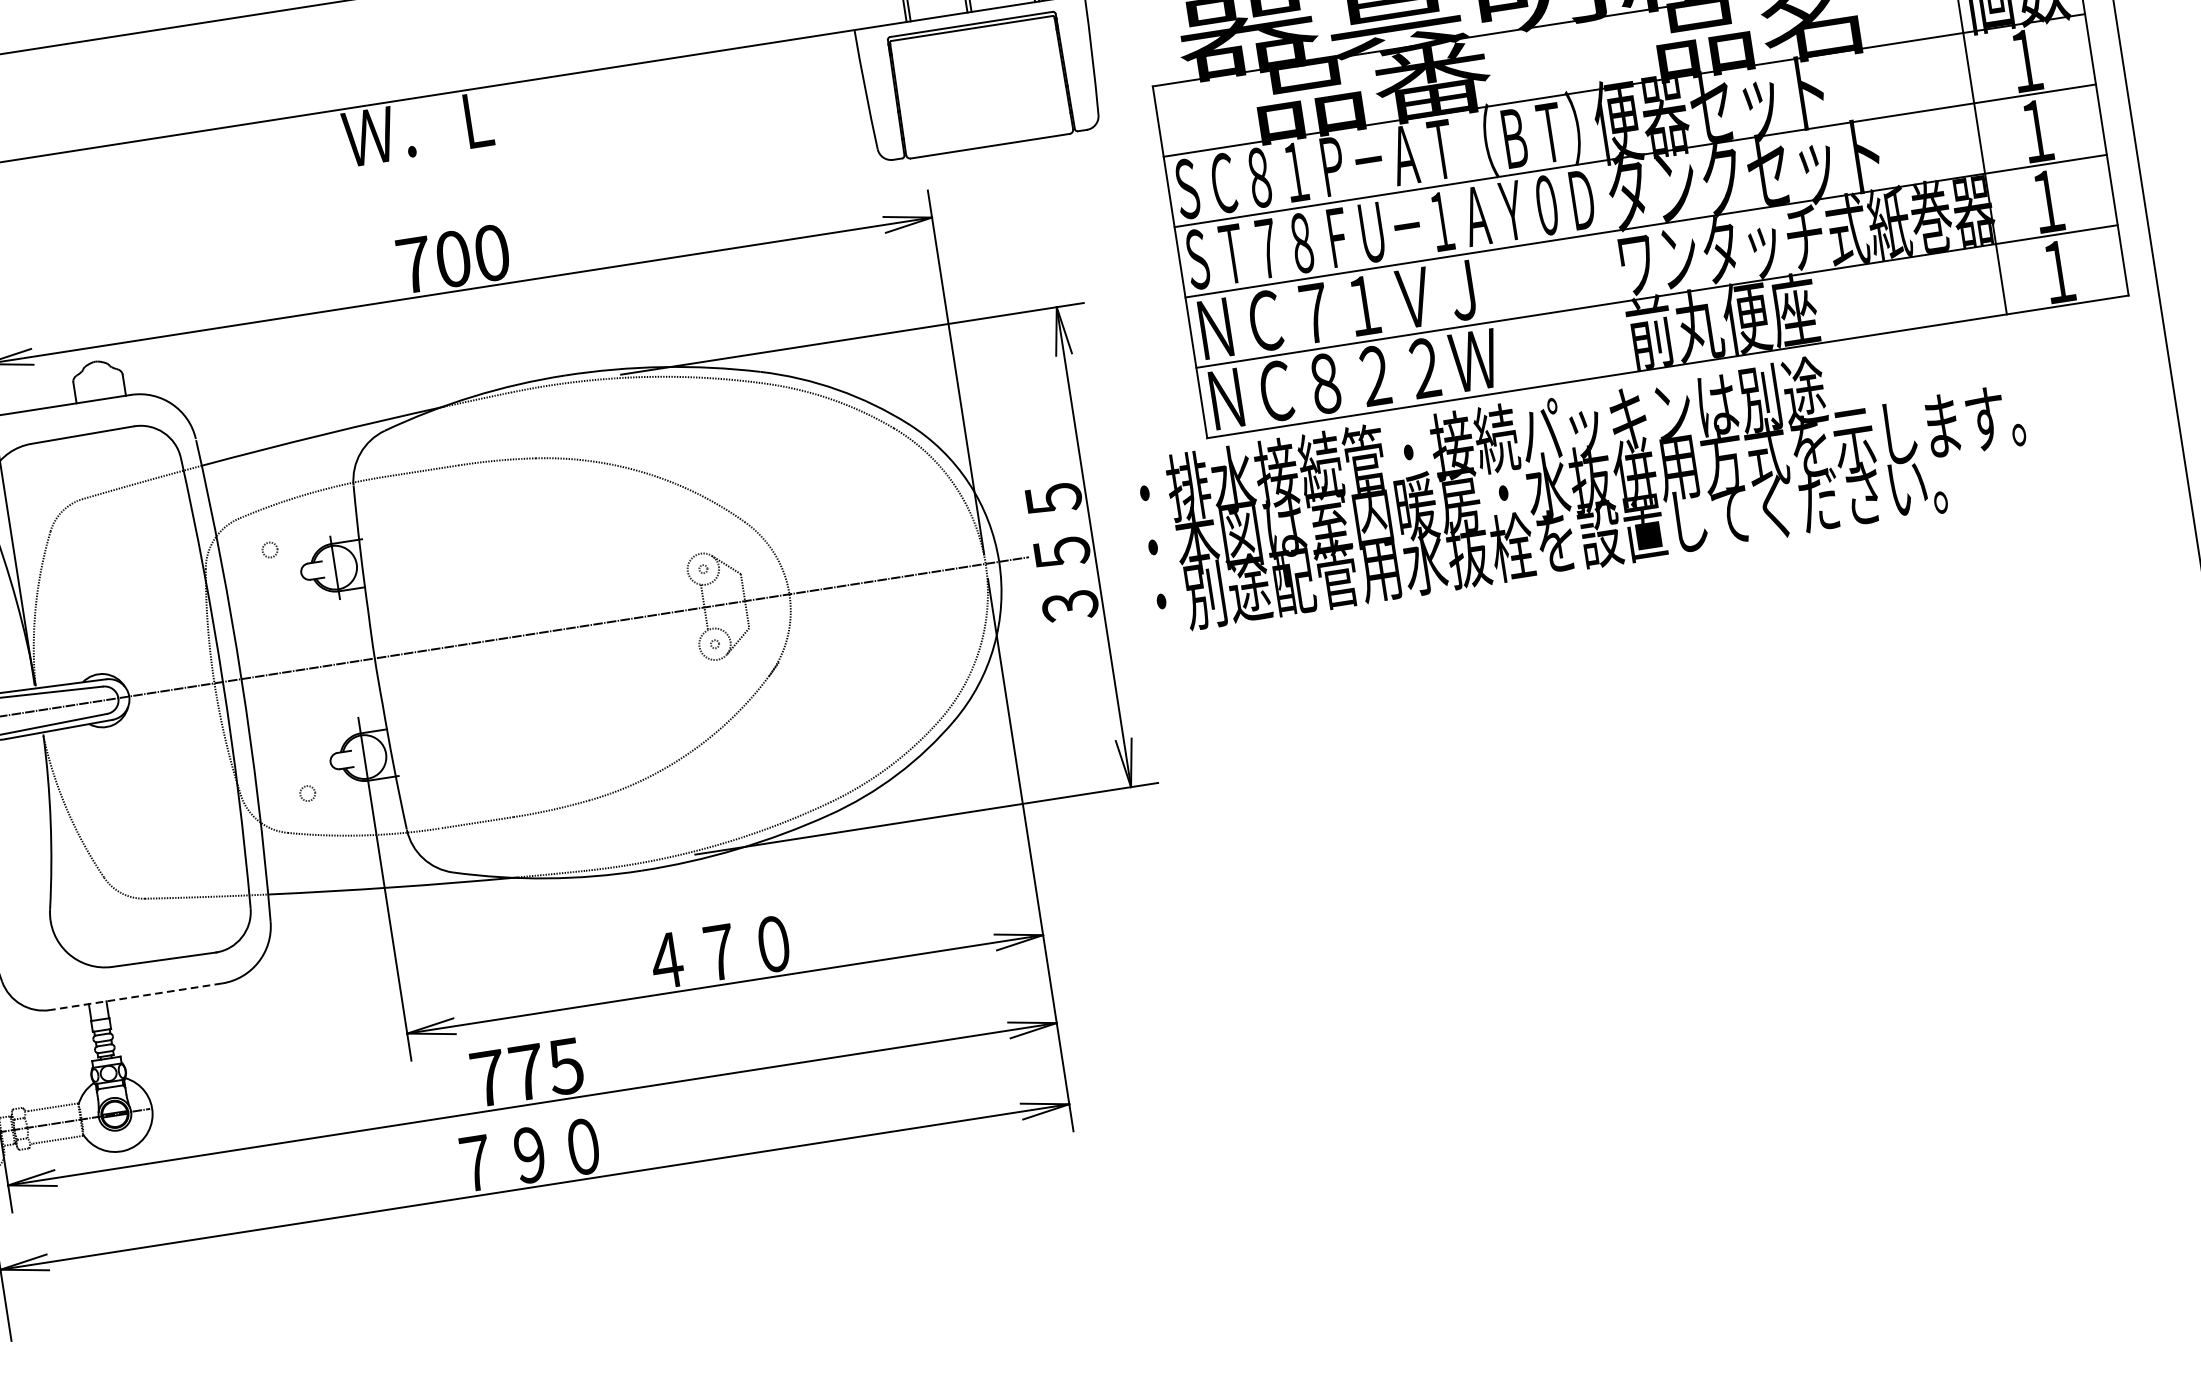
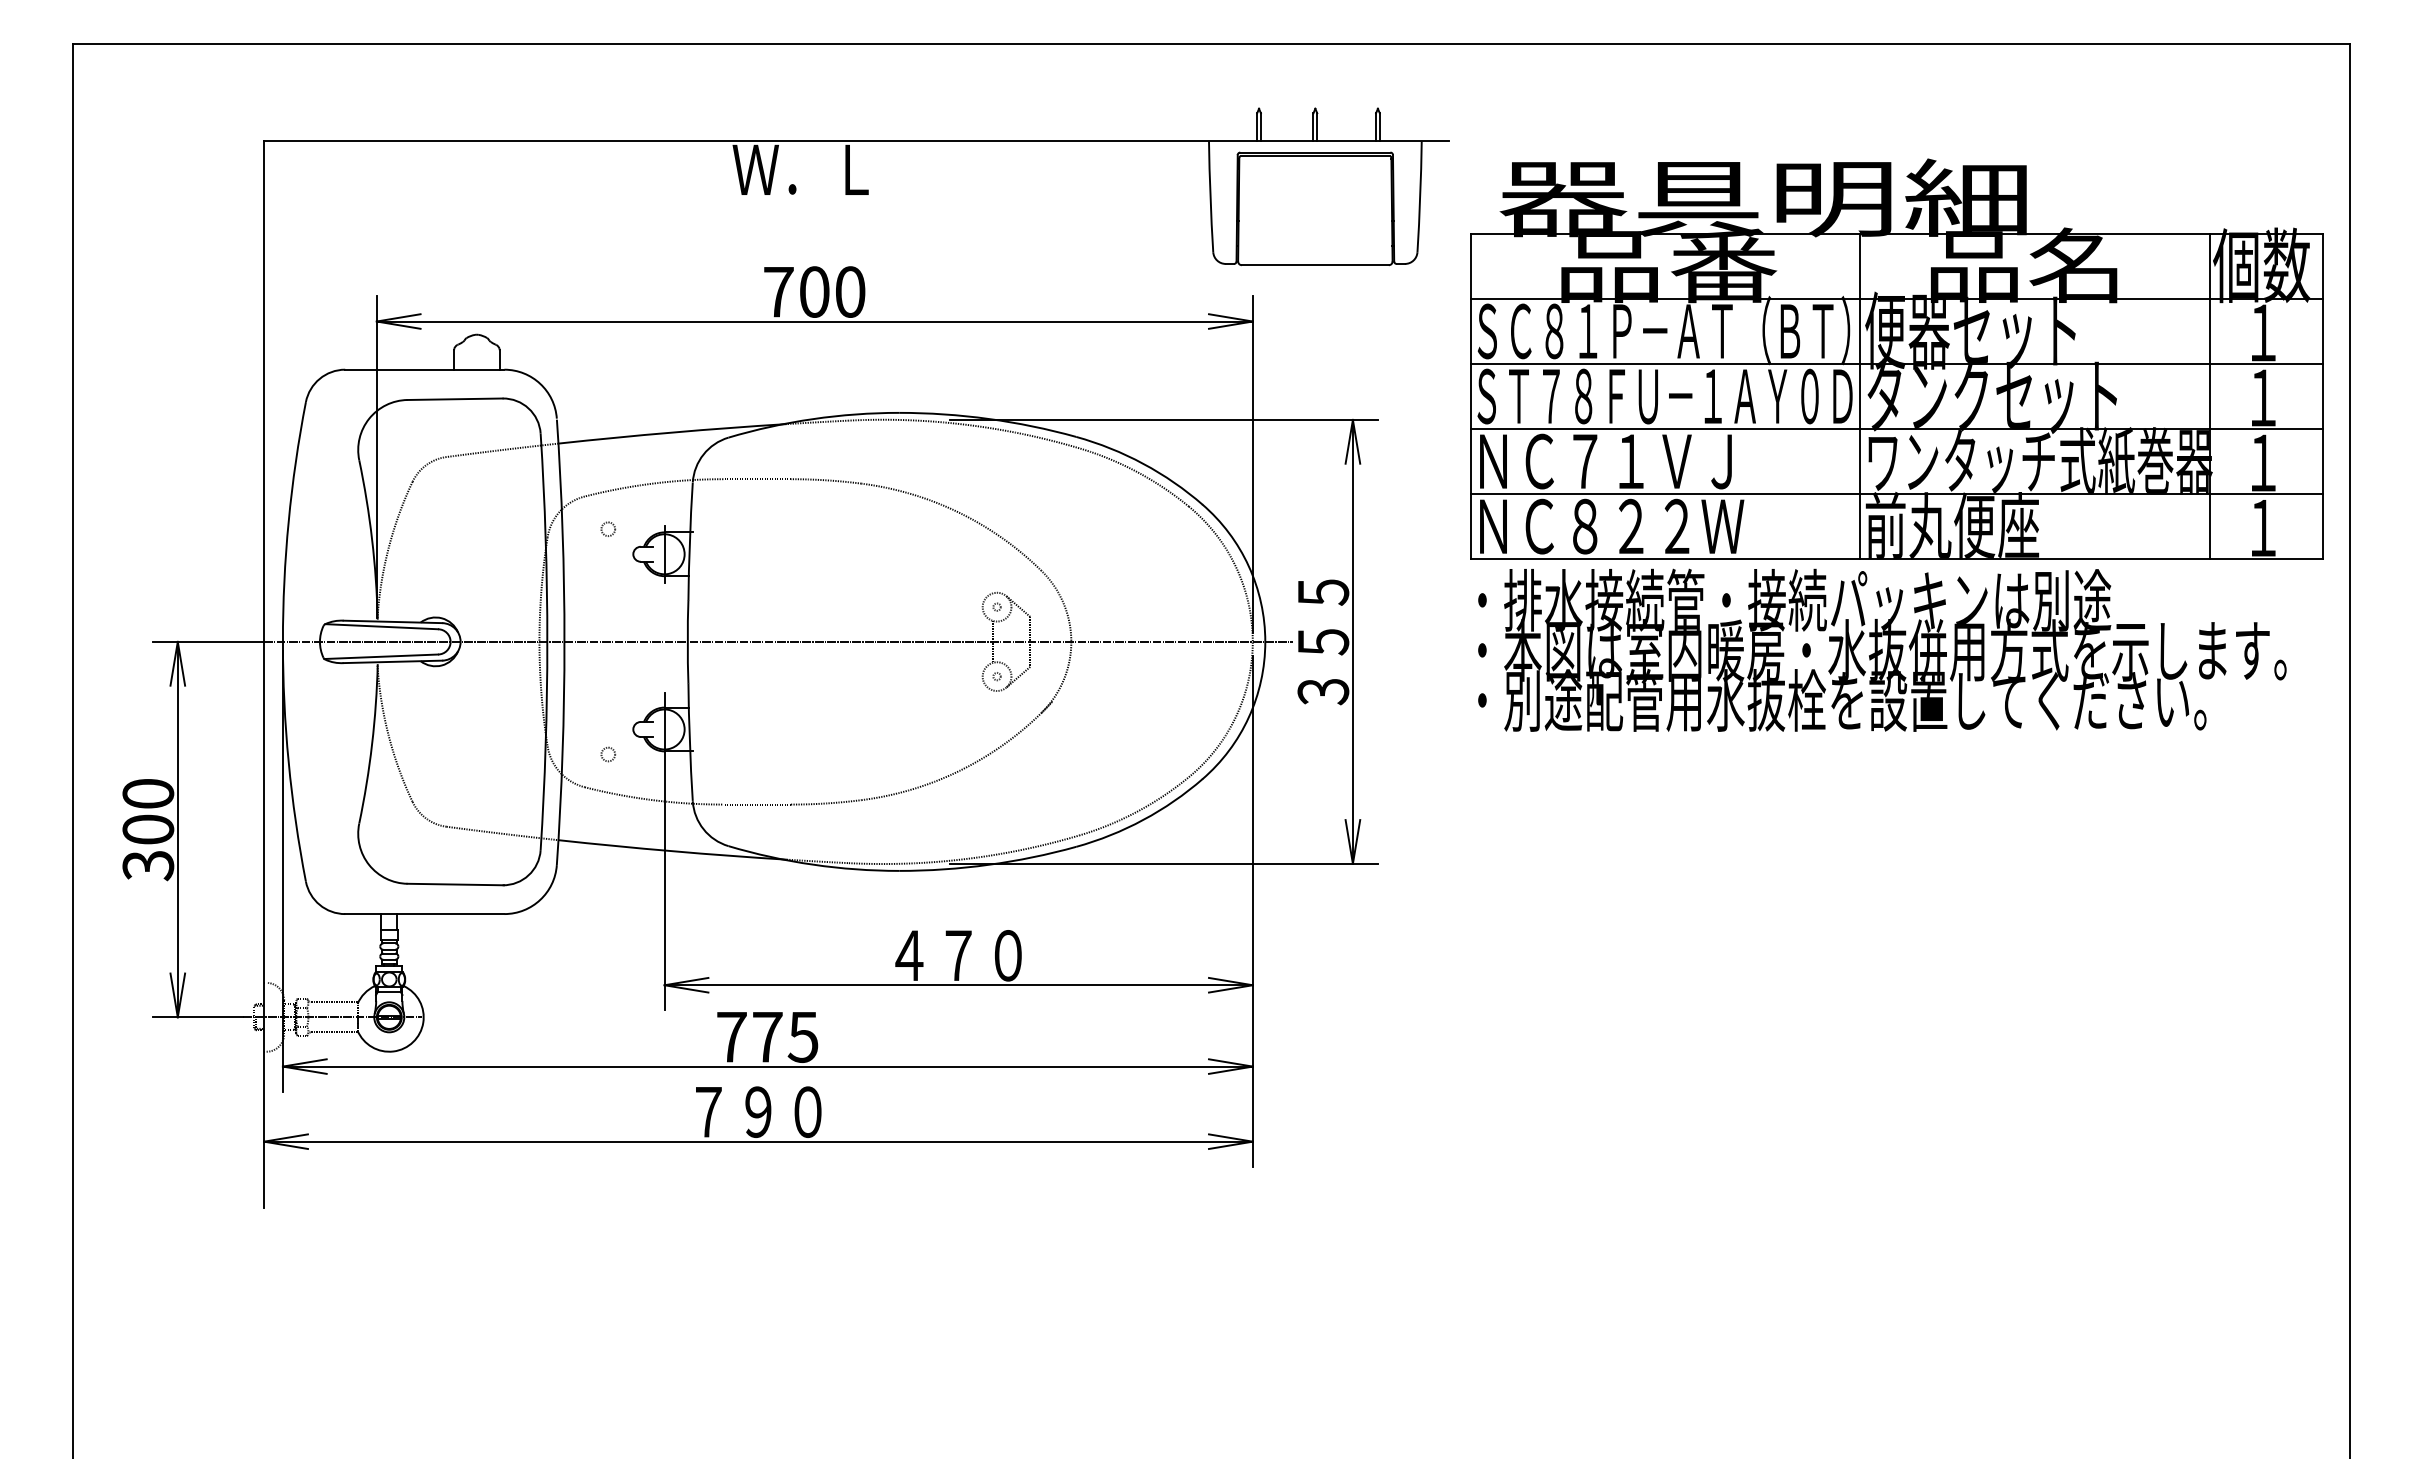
line: (1600, 197) -> (1859, 396), added
text: (1585, 479) -> (1882, 649), moved
line: (135, 997) -> (424, 914), dashed -> solid

